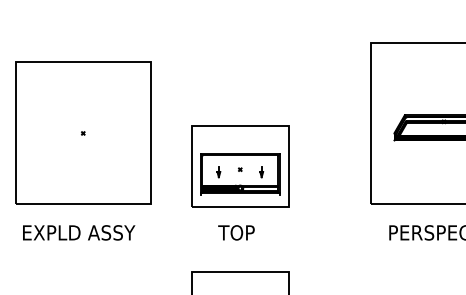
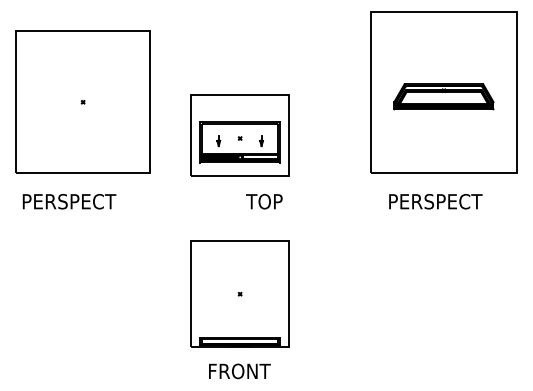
text: (79, 232) -> (79, 201), EXPLD ASSY -> PERSPECT
text: (236, 232) -> (264, 201), moved

